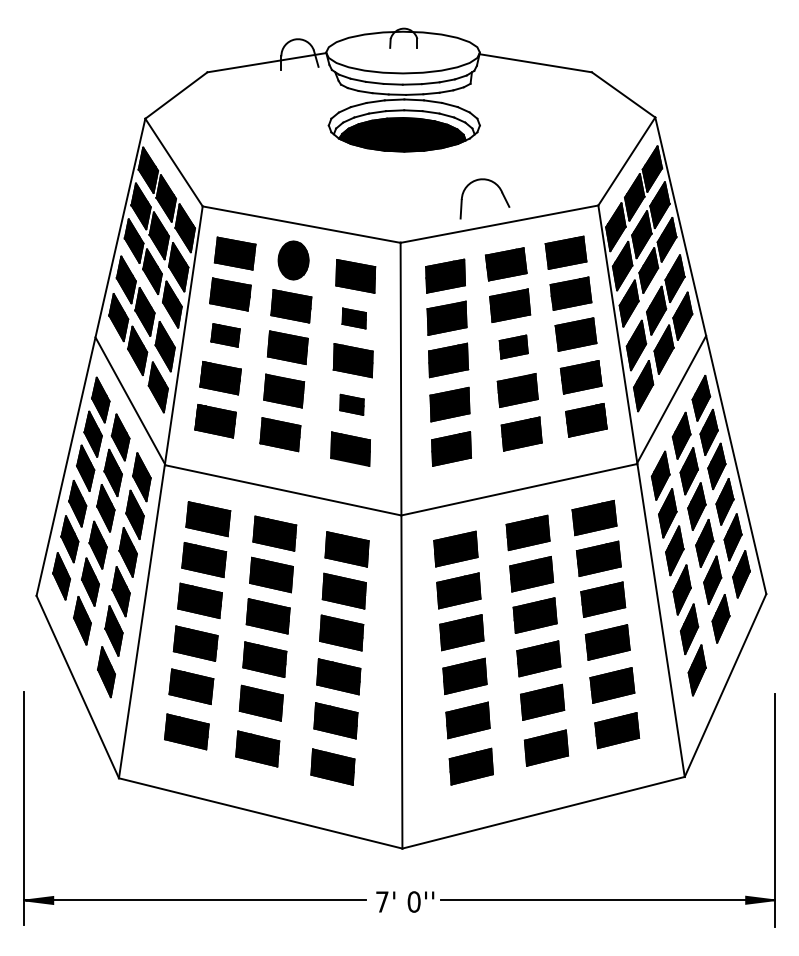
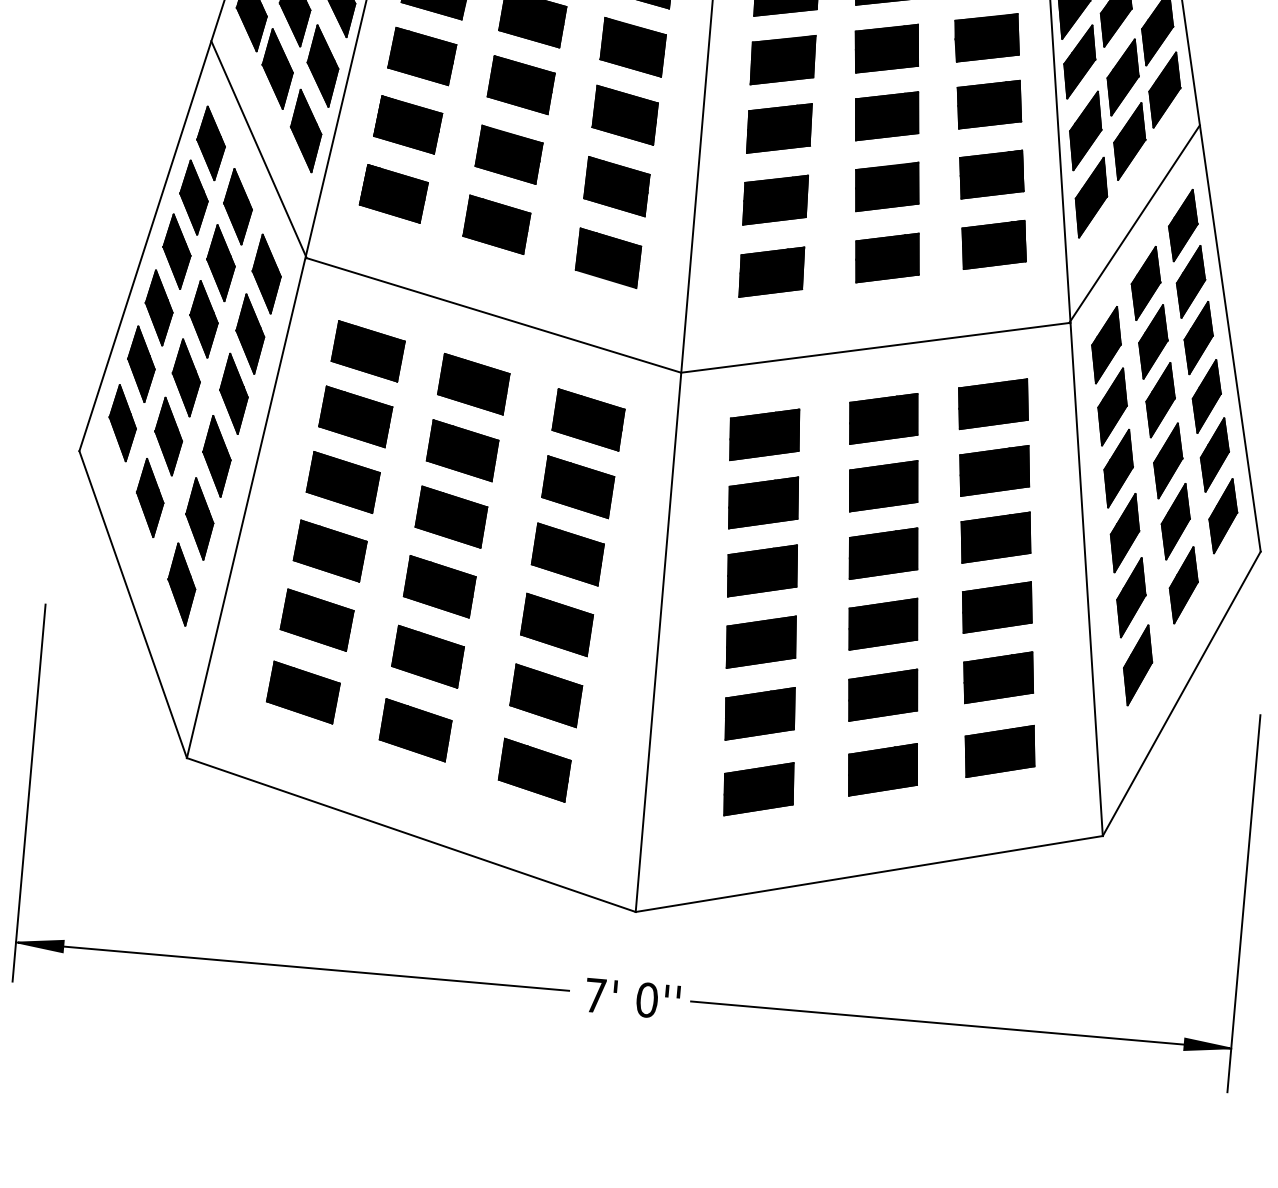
part: (353, 318) -> (631, 47), size x1.67
part: (225, 335) -> (422, 56), size x1.43
part: (513, 346) -> (886, 115), size x1.43
part: (351, 404) -> (616, 186), size x1.67

